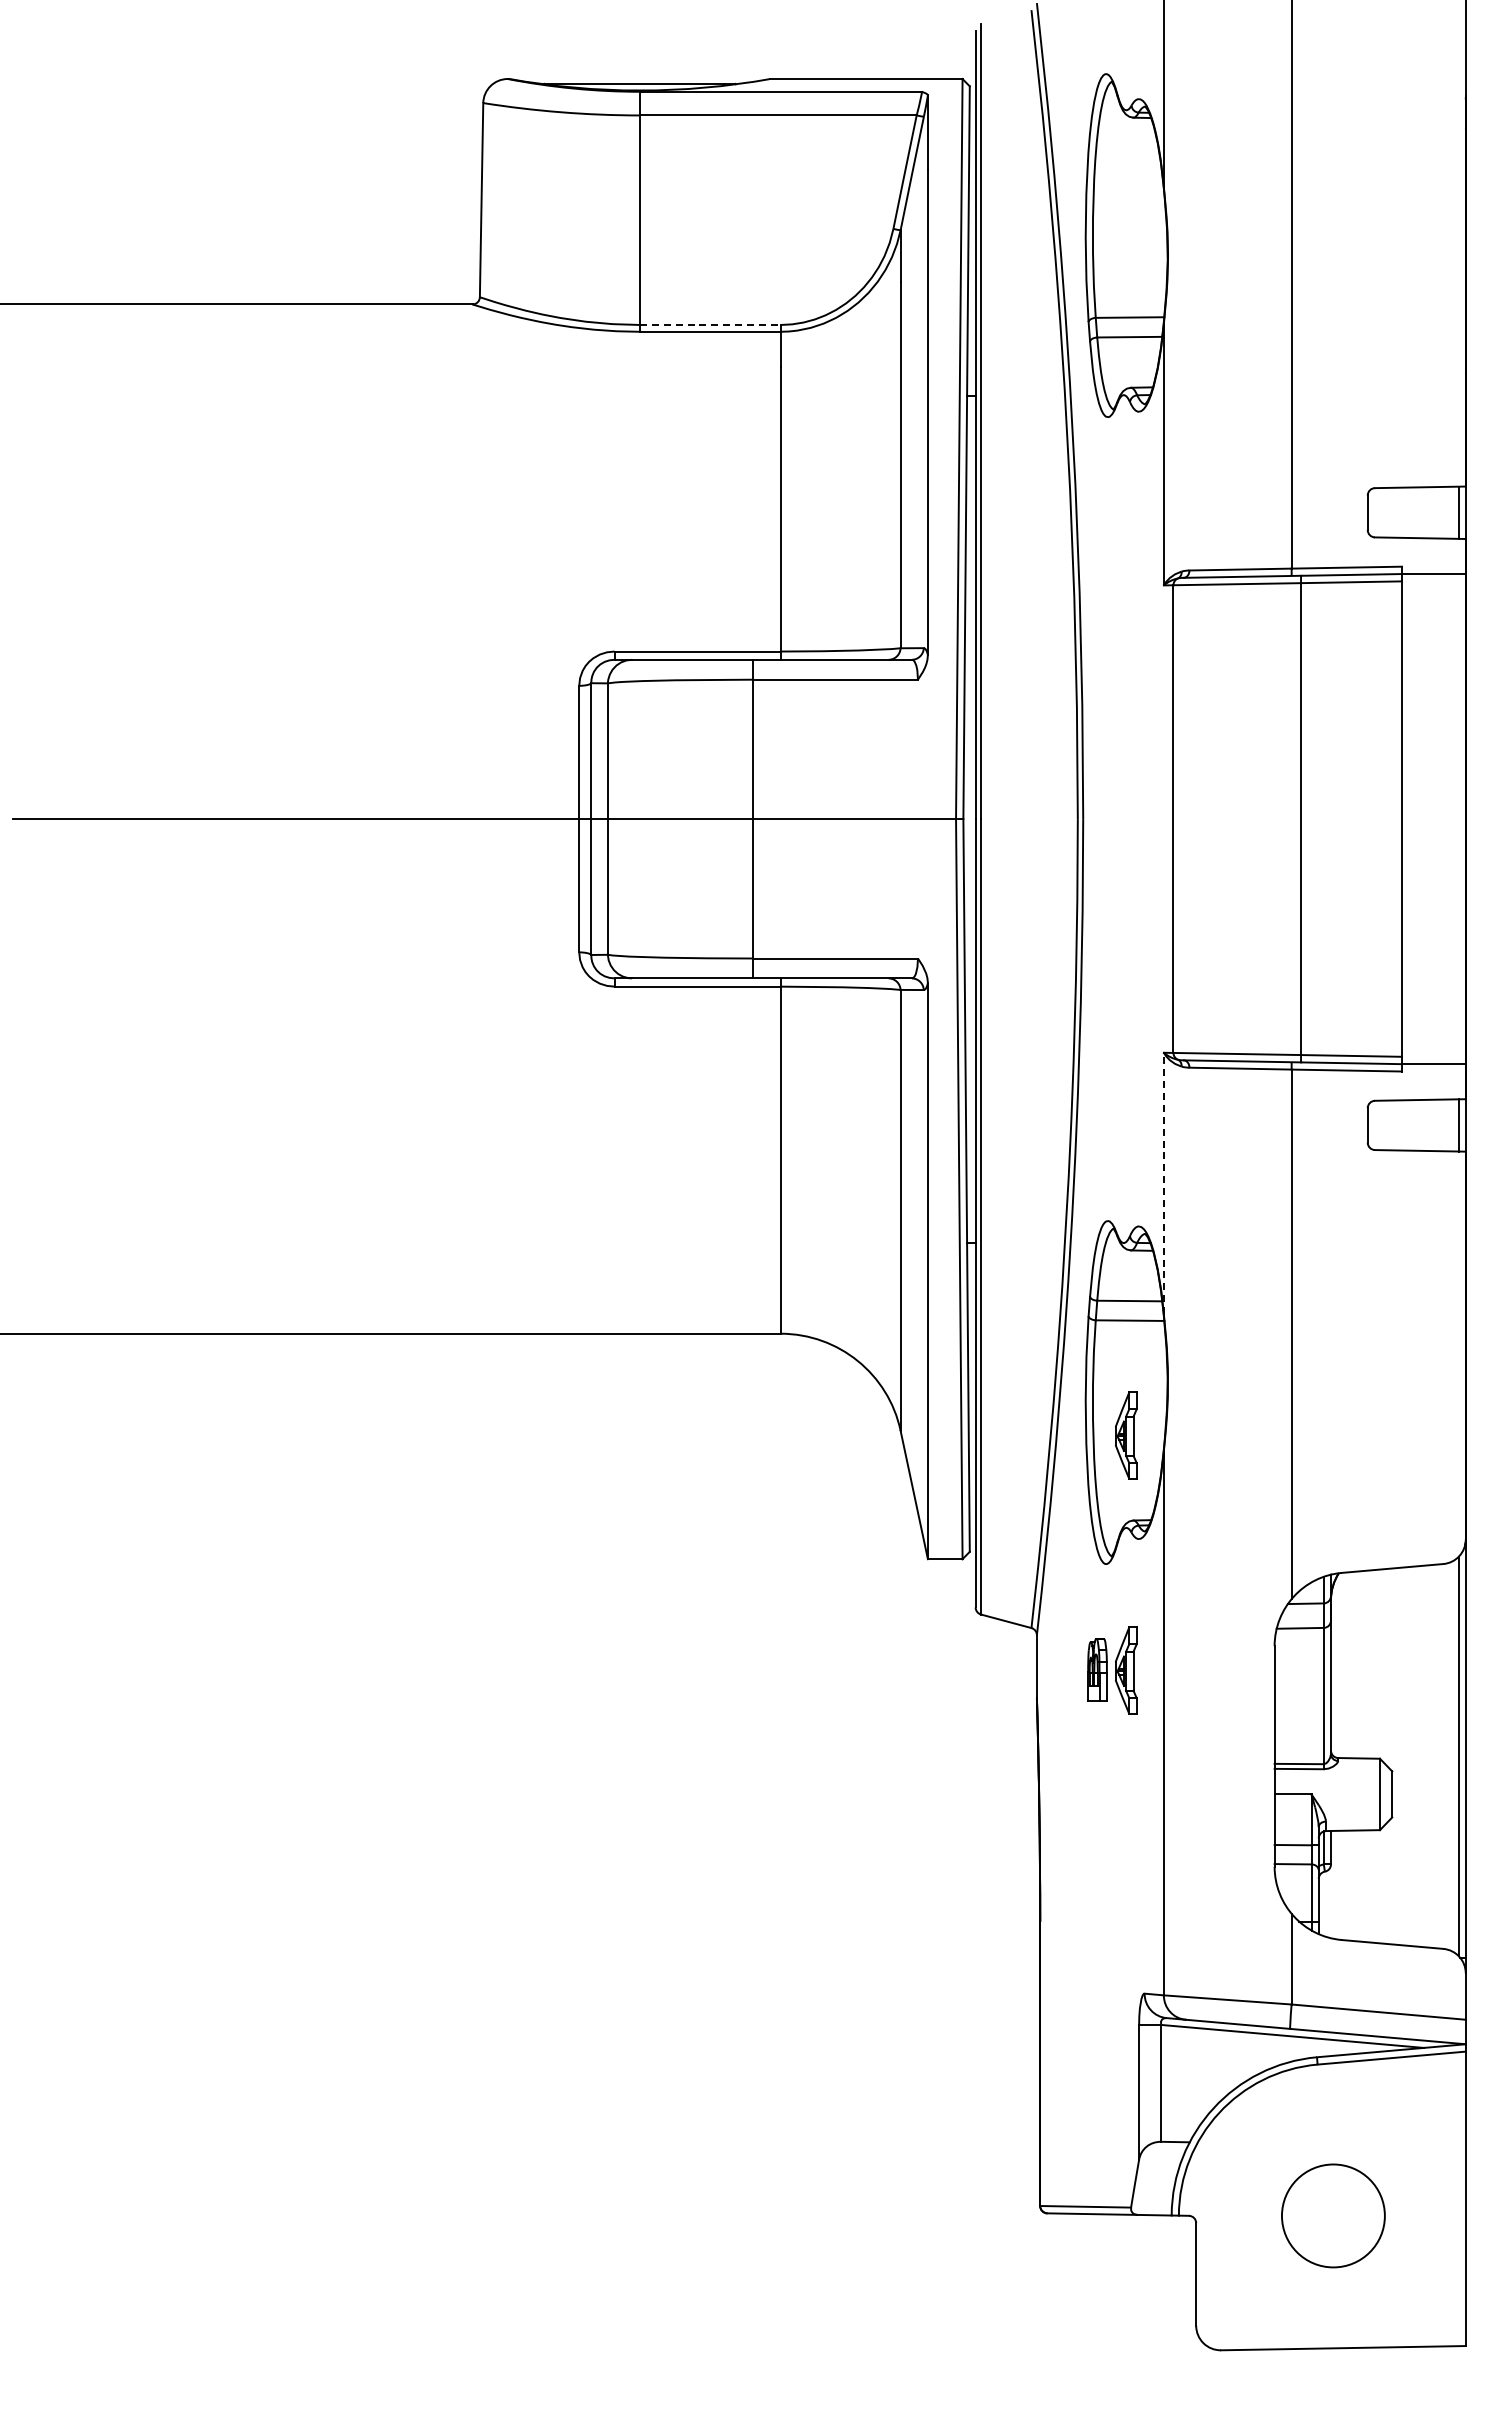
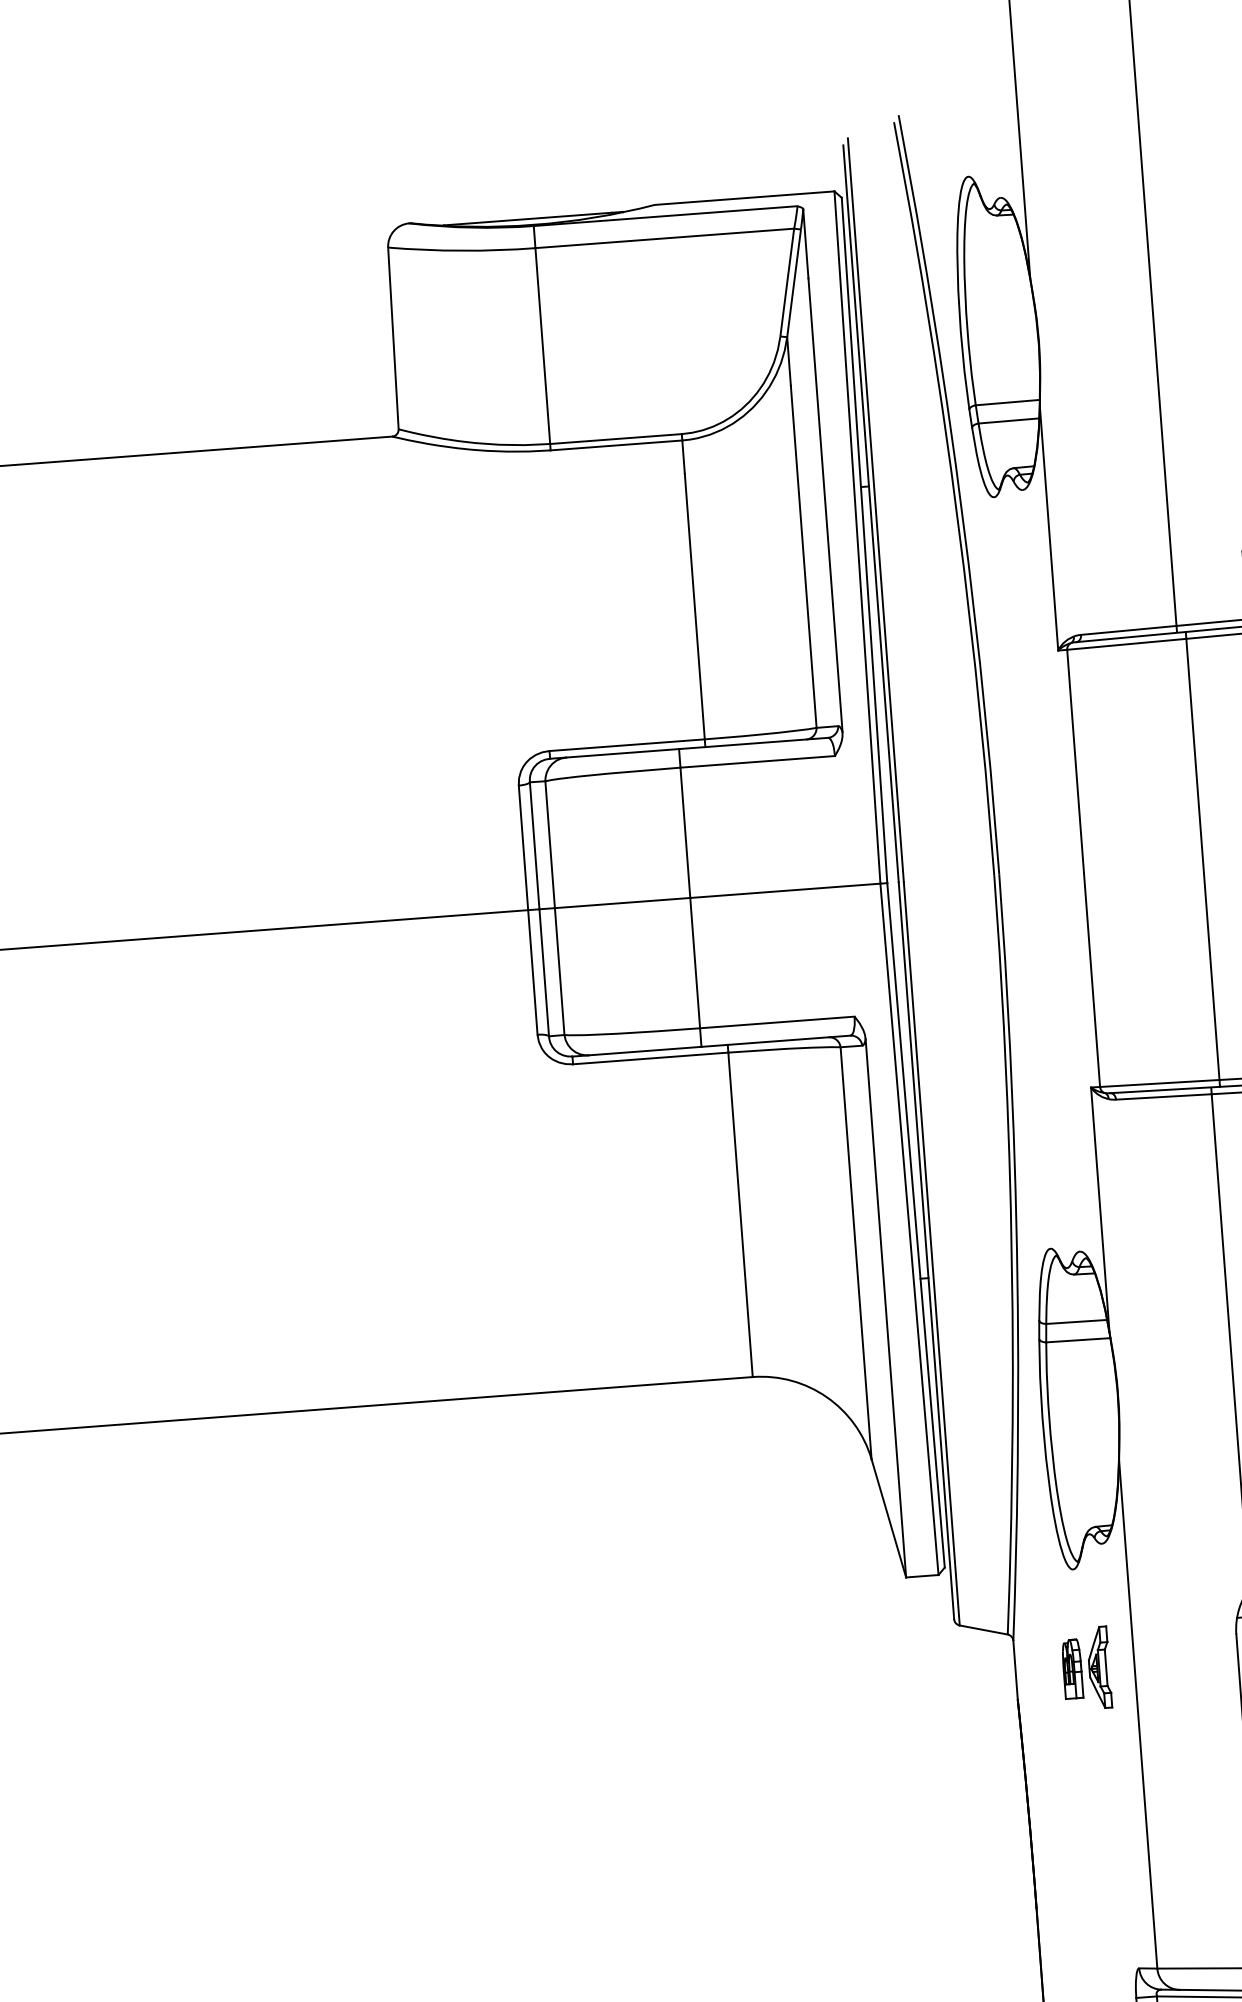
line: (710, 324) -> (616, 438), dashed -> solid
line: (1163, 1183) -> (1099, 1209), dashed -> solid
part: (1126, 1435) -> (1083, 1447), removed

